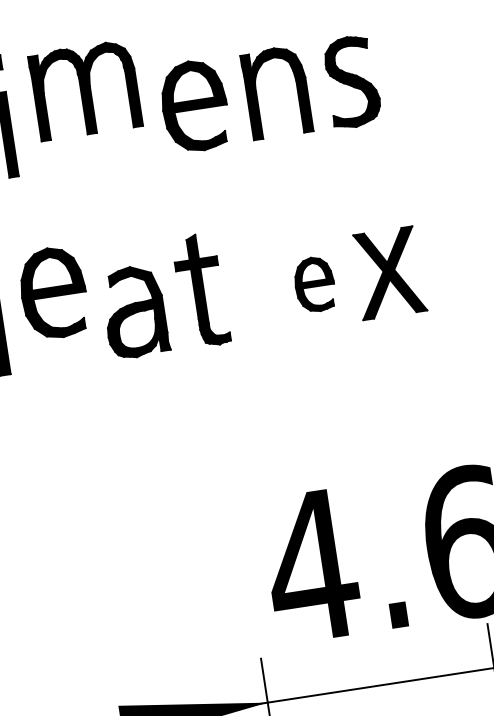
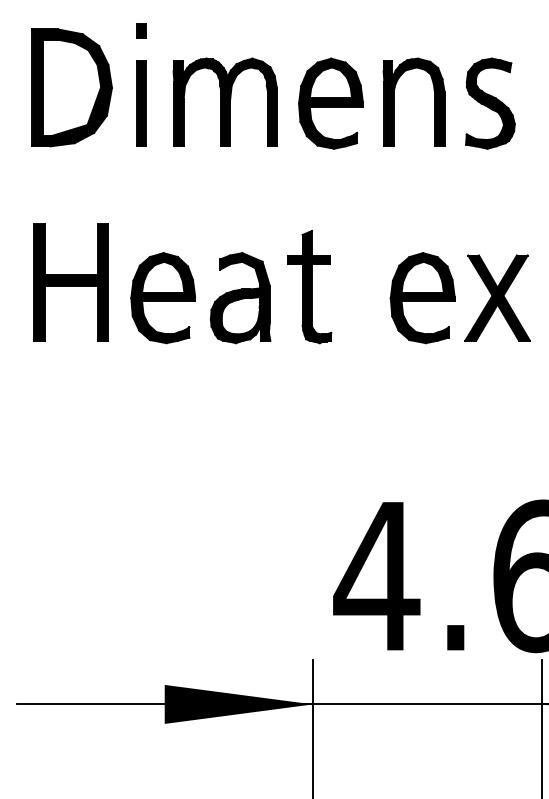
part: (84, 89) -> (224, 101), moved
part: (314, 284) -> (422, 298), size x1.67
part: (53, 293) -> (162, 298), moved

